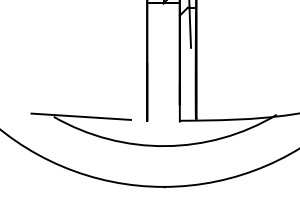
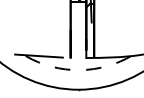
arc: (165, 146) -> (79, 70), solid -> dashed

